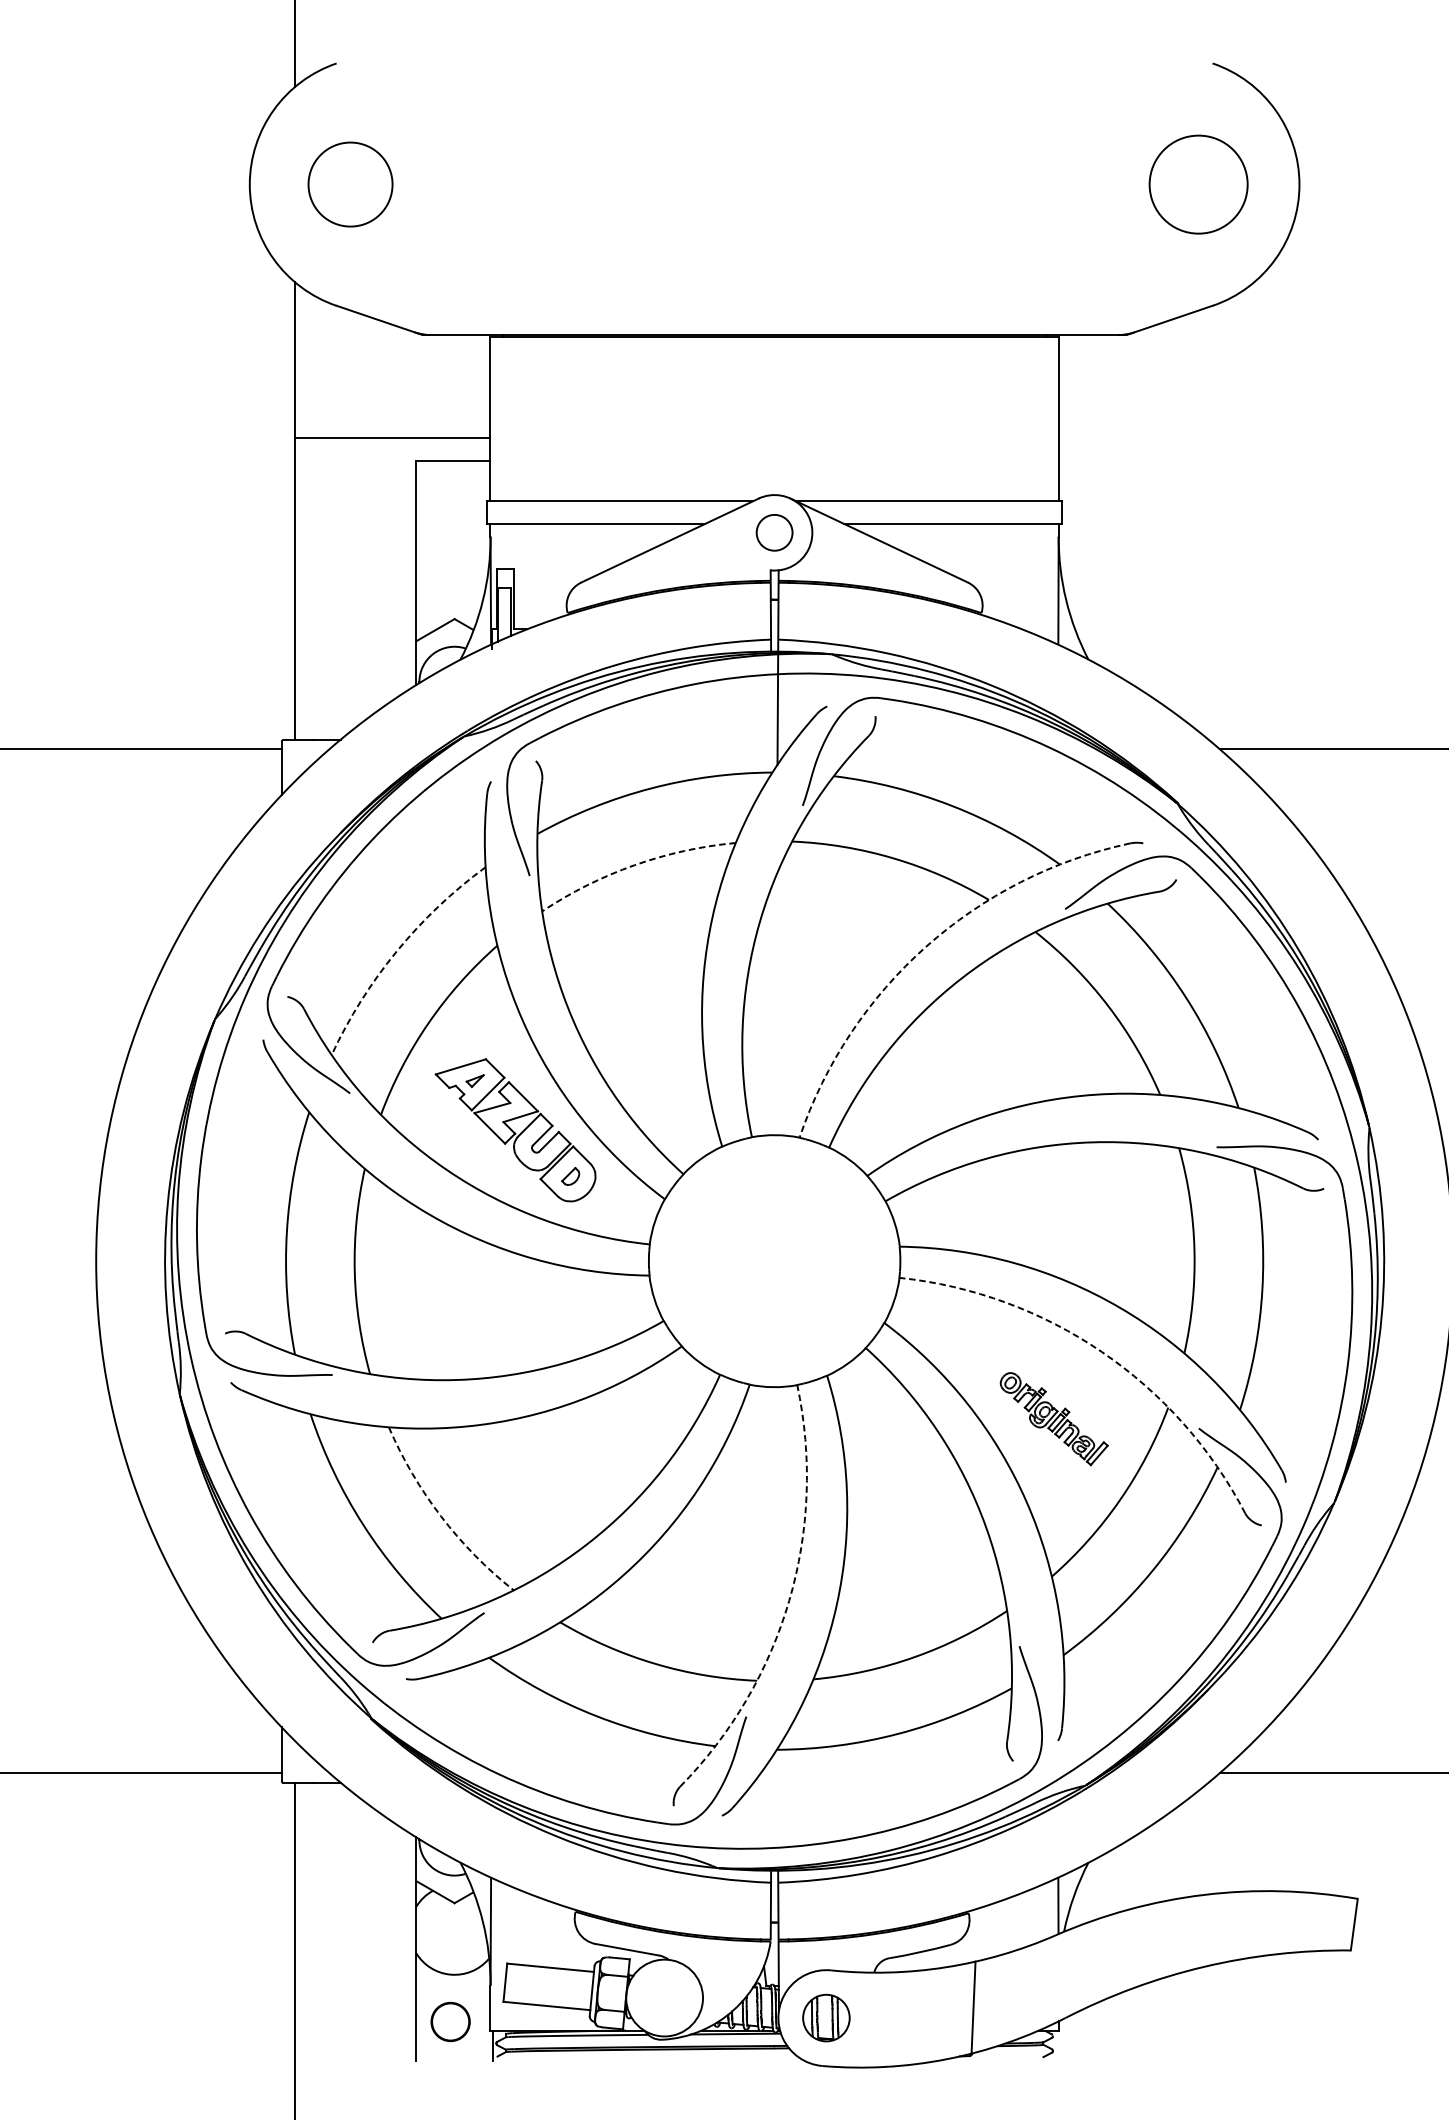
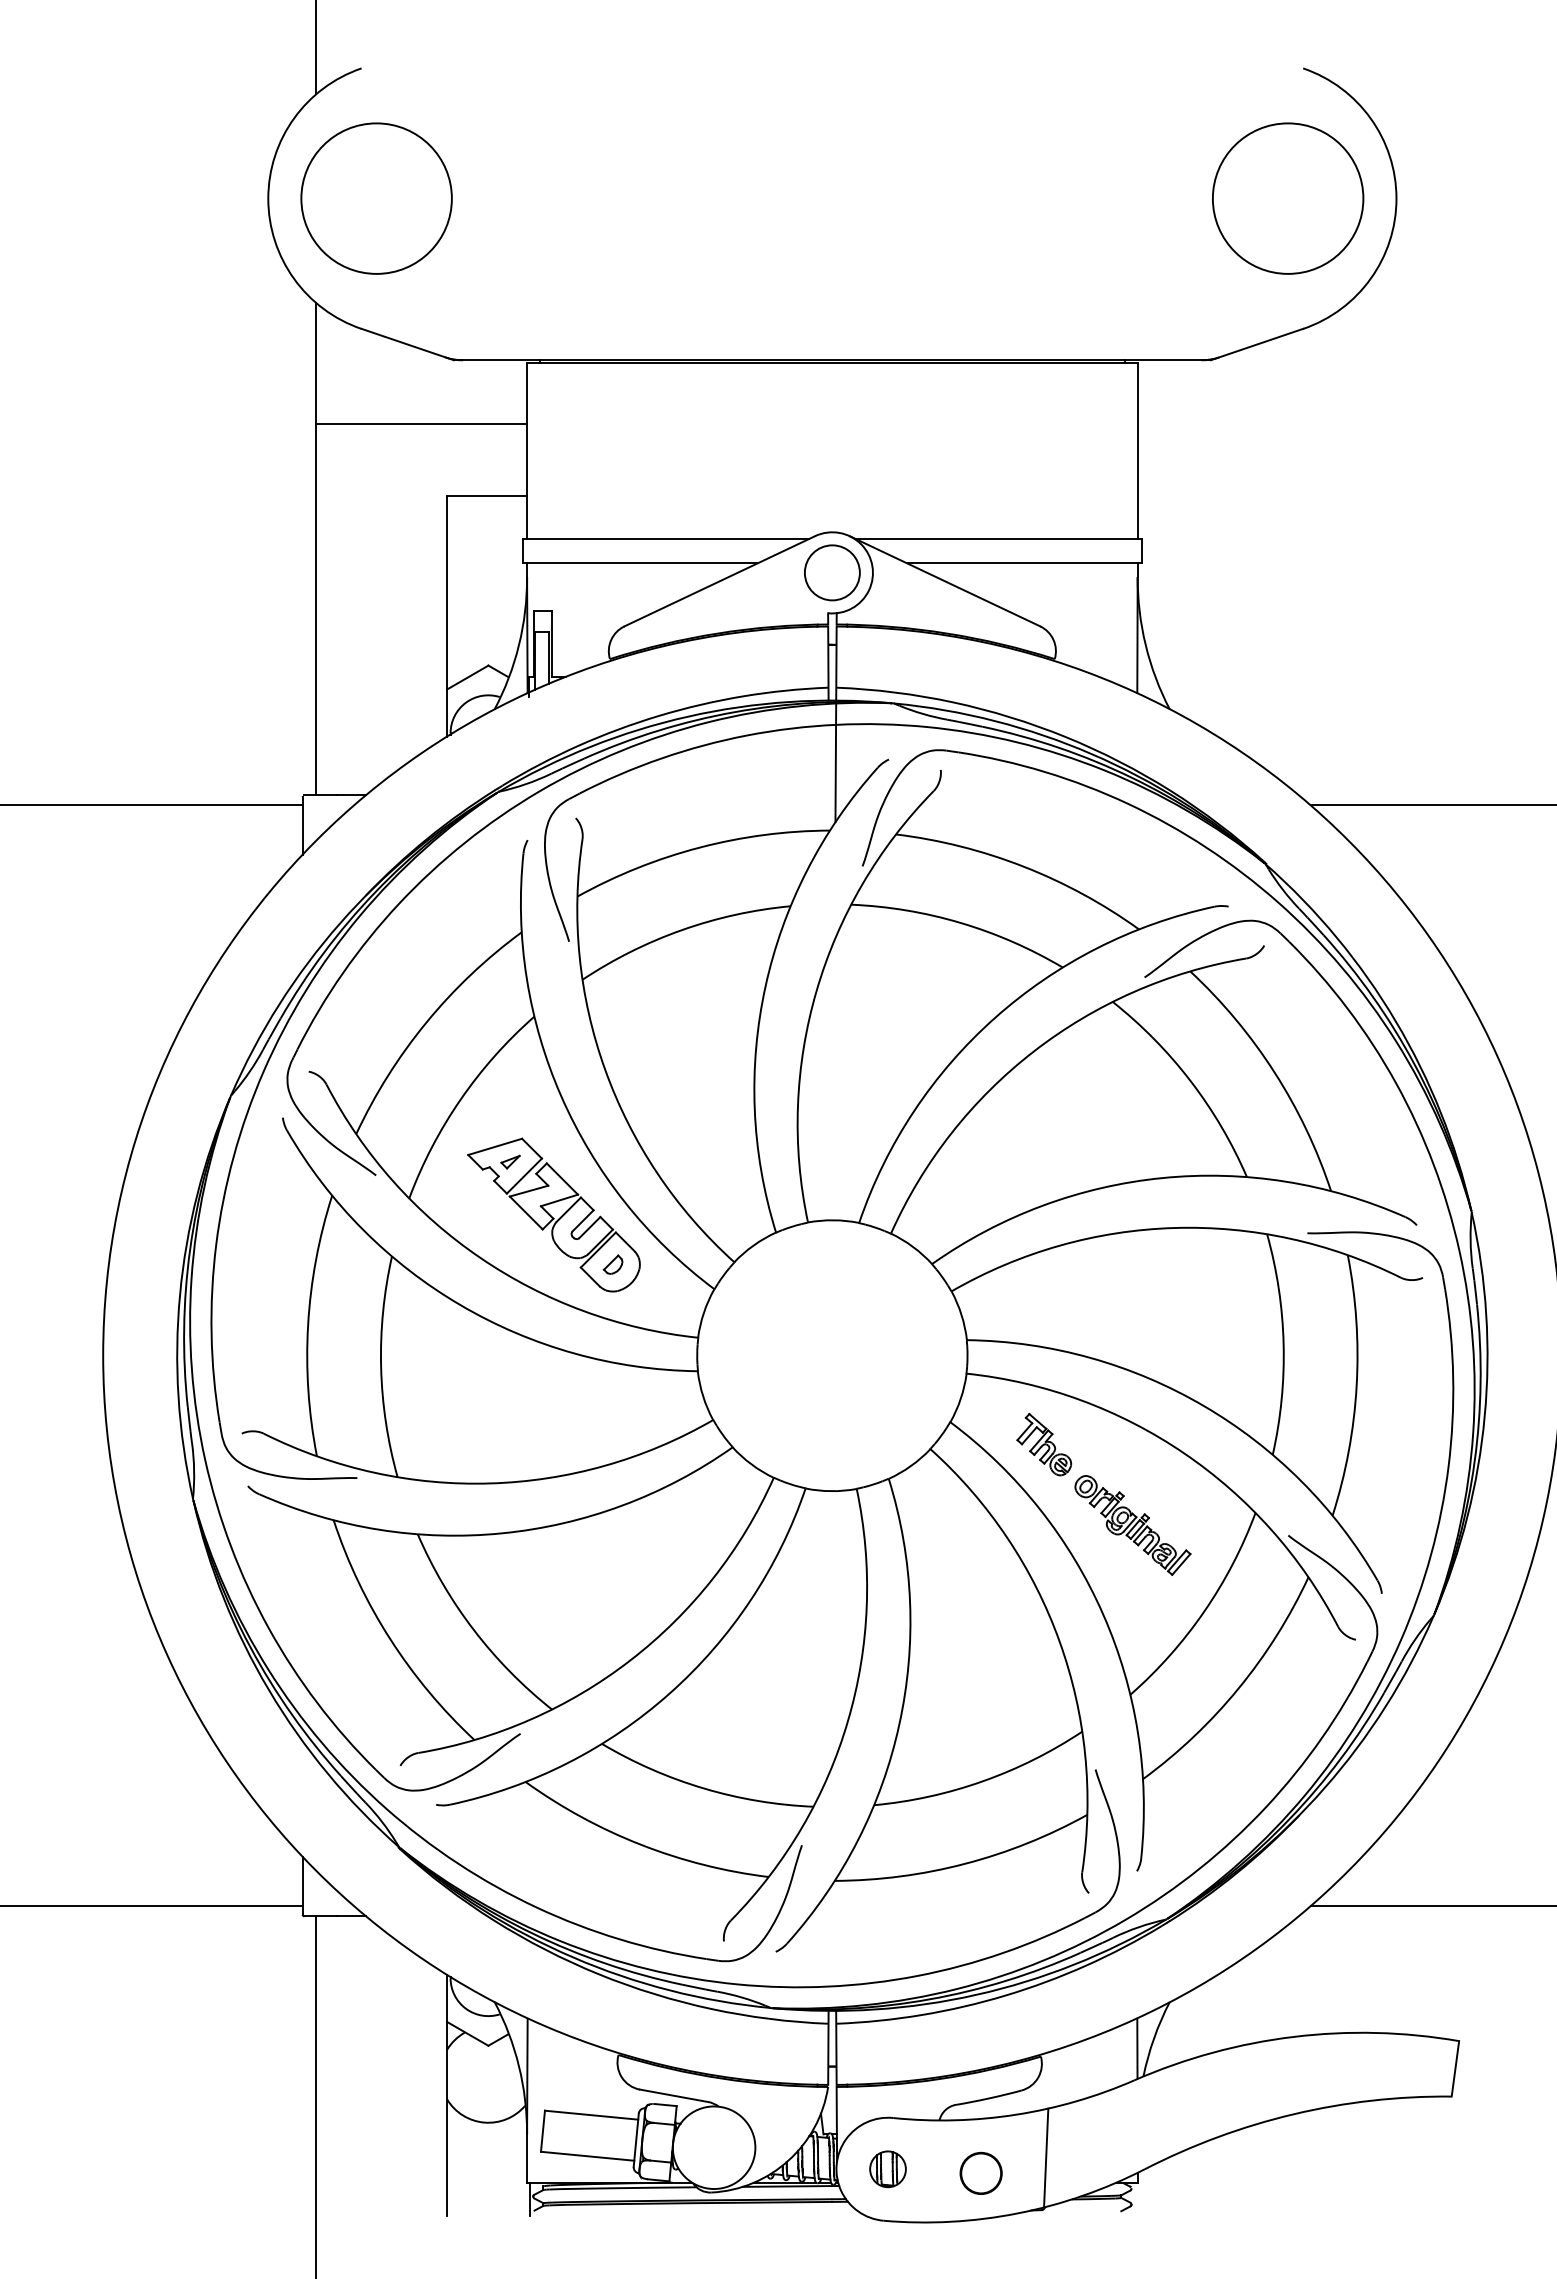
circle: (350, 184) -> (376, 198), size x1.67
circle: (1198, 184) -> (1287, 198), size x1.43
line: (392, 437) -> (421, 423), moved
circle: (773, 532) -> (831, 572), size x1.43
arc: (635, 865) -> (682, 930), dashed -> solid
arc: (926, 946) -> (995, 1017), dashed -> solid
arc: (396, 951) -> (426, 1022), dashed -> solid
part: (971, 1343) -> (1044, 1444), added
arc: (1102, 1352) -> (1184, 1453), dashed -> solid
arc: (441, 1516) -> (474, 1630), dashed -> solid
arc: (789, 1600) -> (848, 1720), dashed -> solid
part: (825, 2018) -> (887, 2169), size x0.71
circle: (450, 2021) -> (980, 2172), moved

